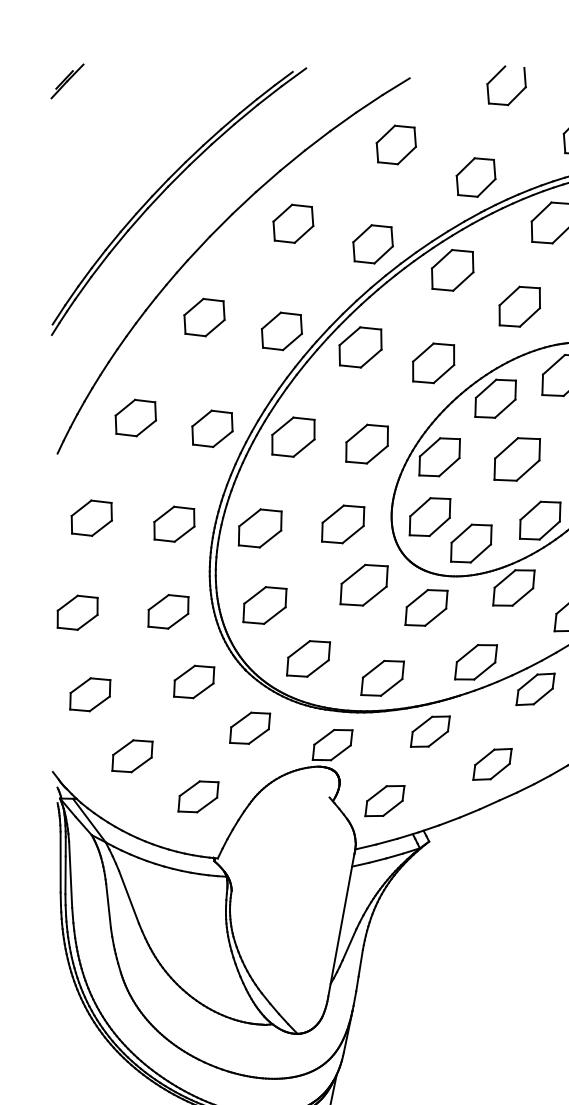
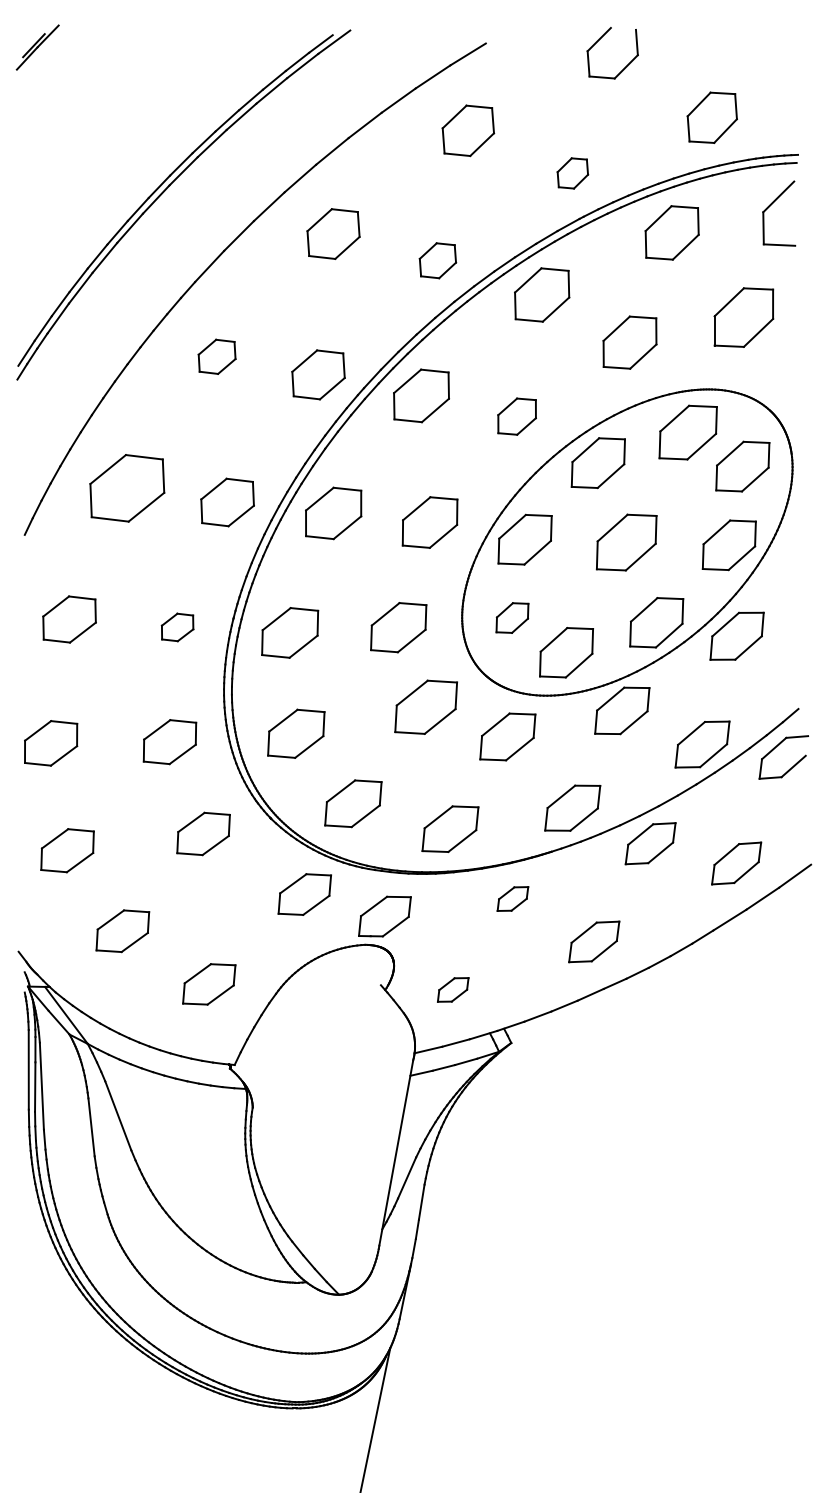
part: (475, 177) -> (572, 173), size x0.6
part: (372, 244) -> (437, 260), size x0.7
part: (204, 317) -> (216, 356), size x0.7
part: (433, 363) -> (516, 416), size x0.7
part: (135, 418) -> (126, 488), size x1.4
part: (430, 516) -> (512, 617), size x0.6
part: (174, 524) -> (177, 627), size x0.6
part: (249, 728) -> (304, 894), moved
part: (430, 731) -> (512, 898), size x0.6
part: (384, 800) -> (452, 989), size x0.6

